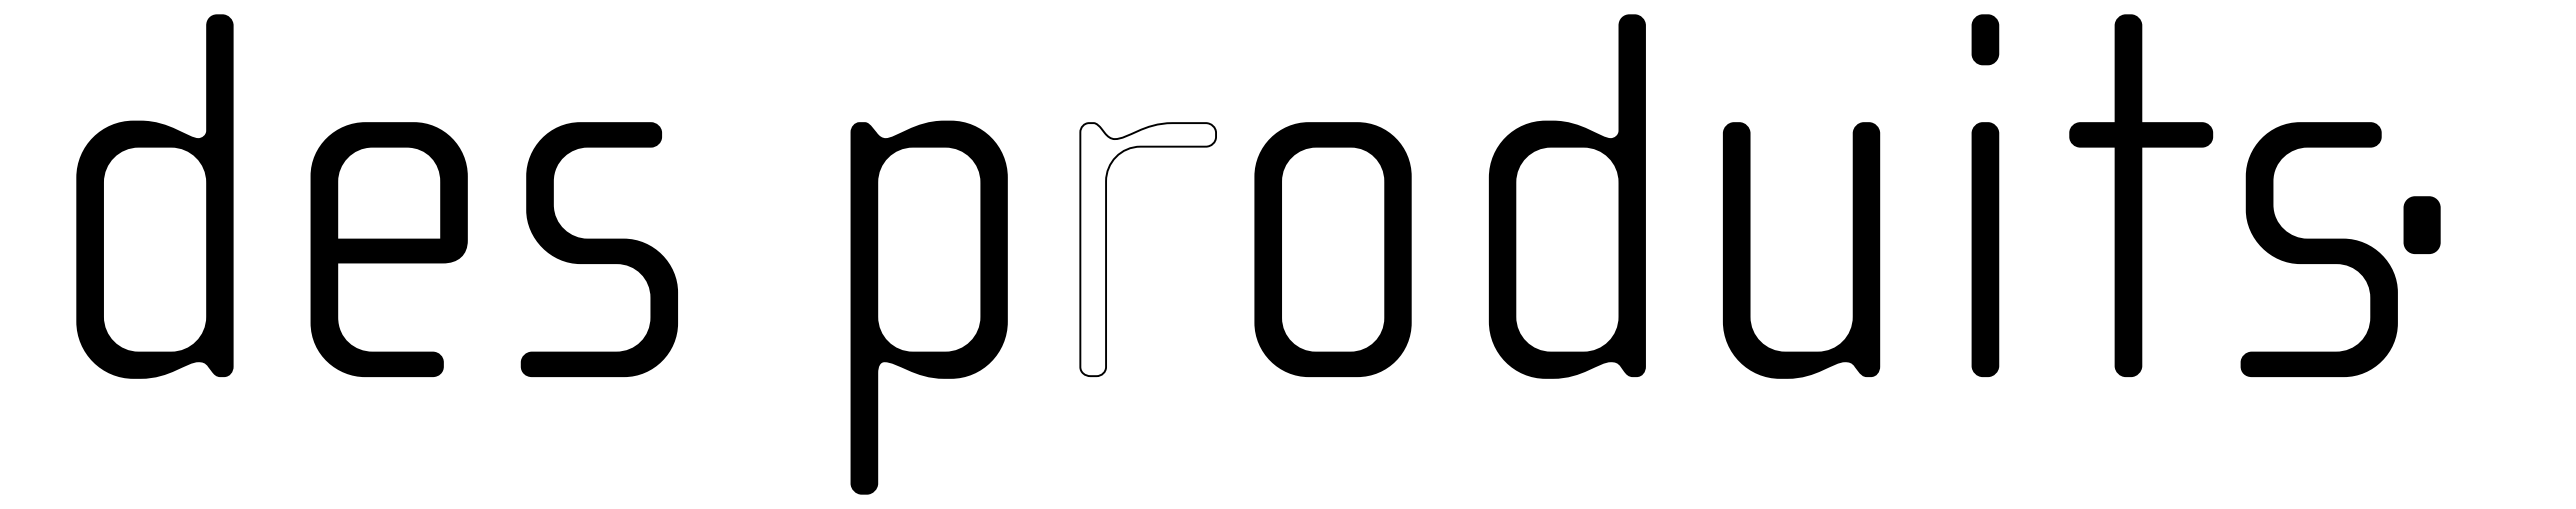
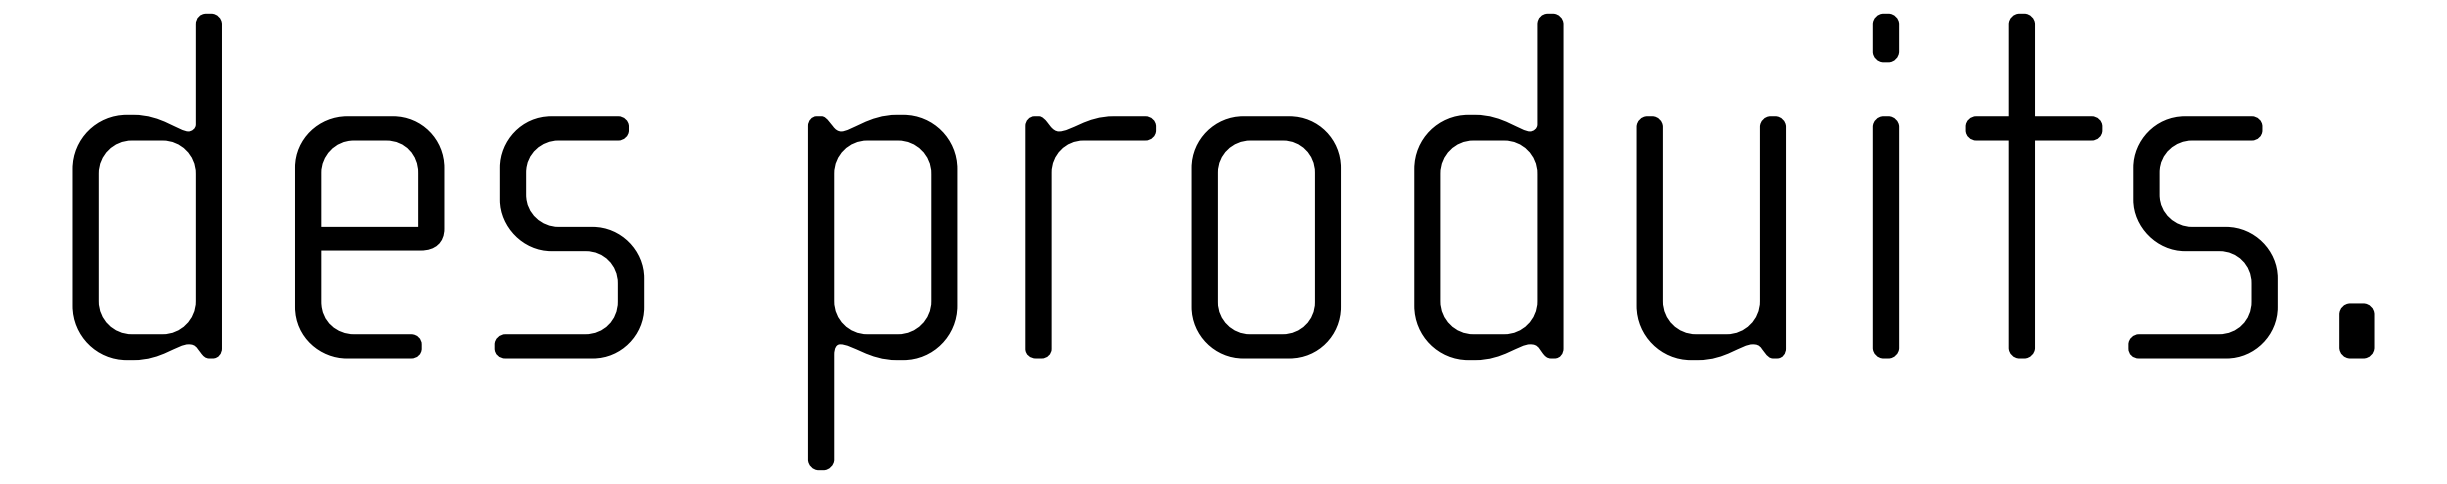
part: (2421, 224) -> (2356, 330), moved
fill: (1148, 249) -> (1090, 237), added

